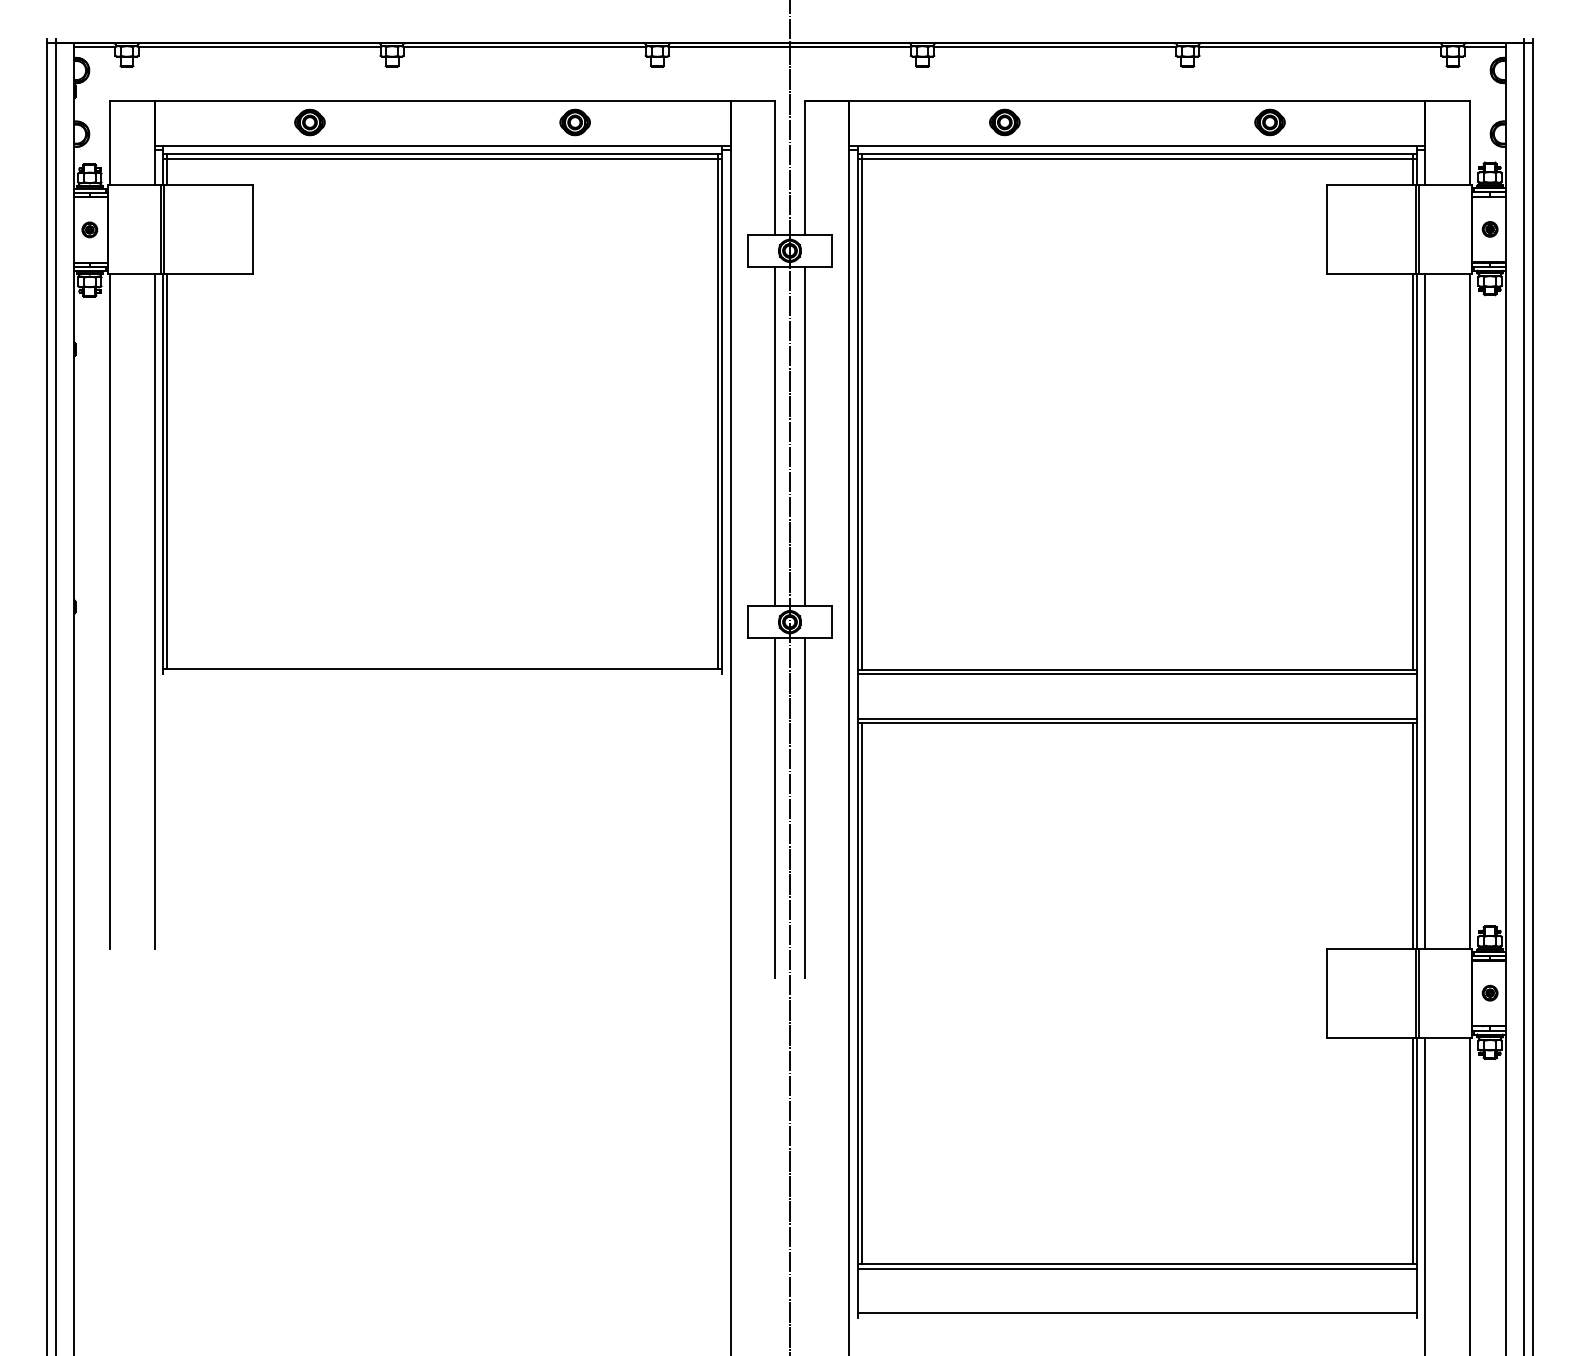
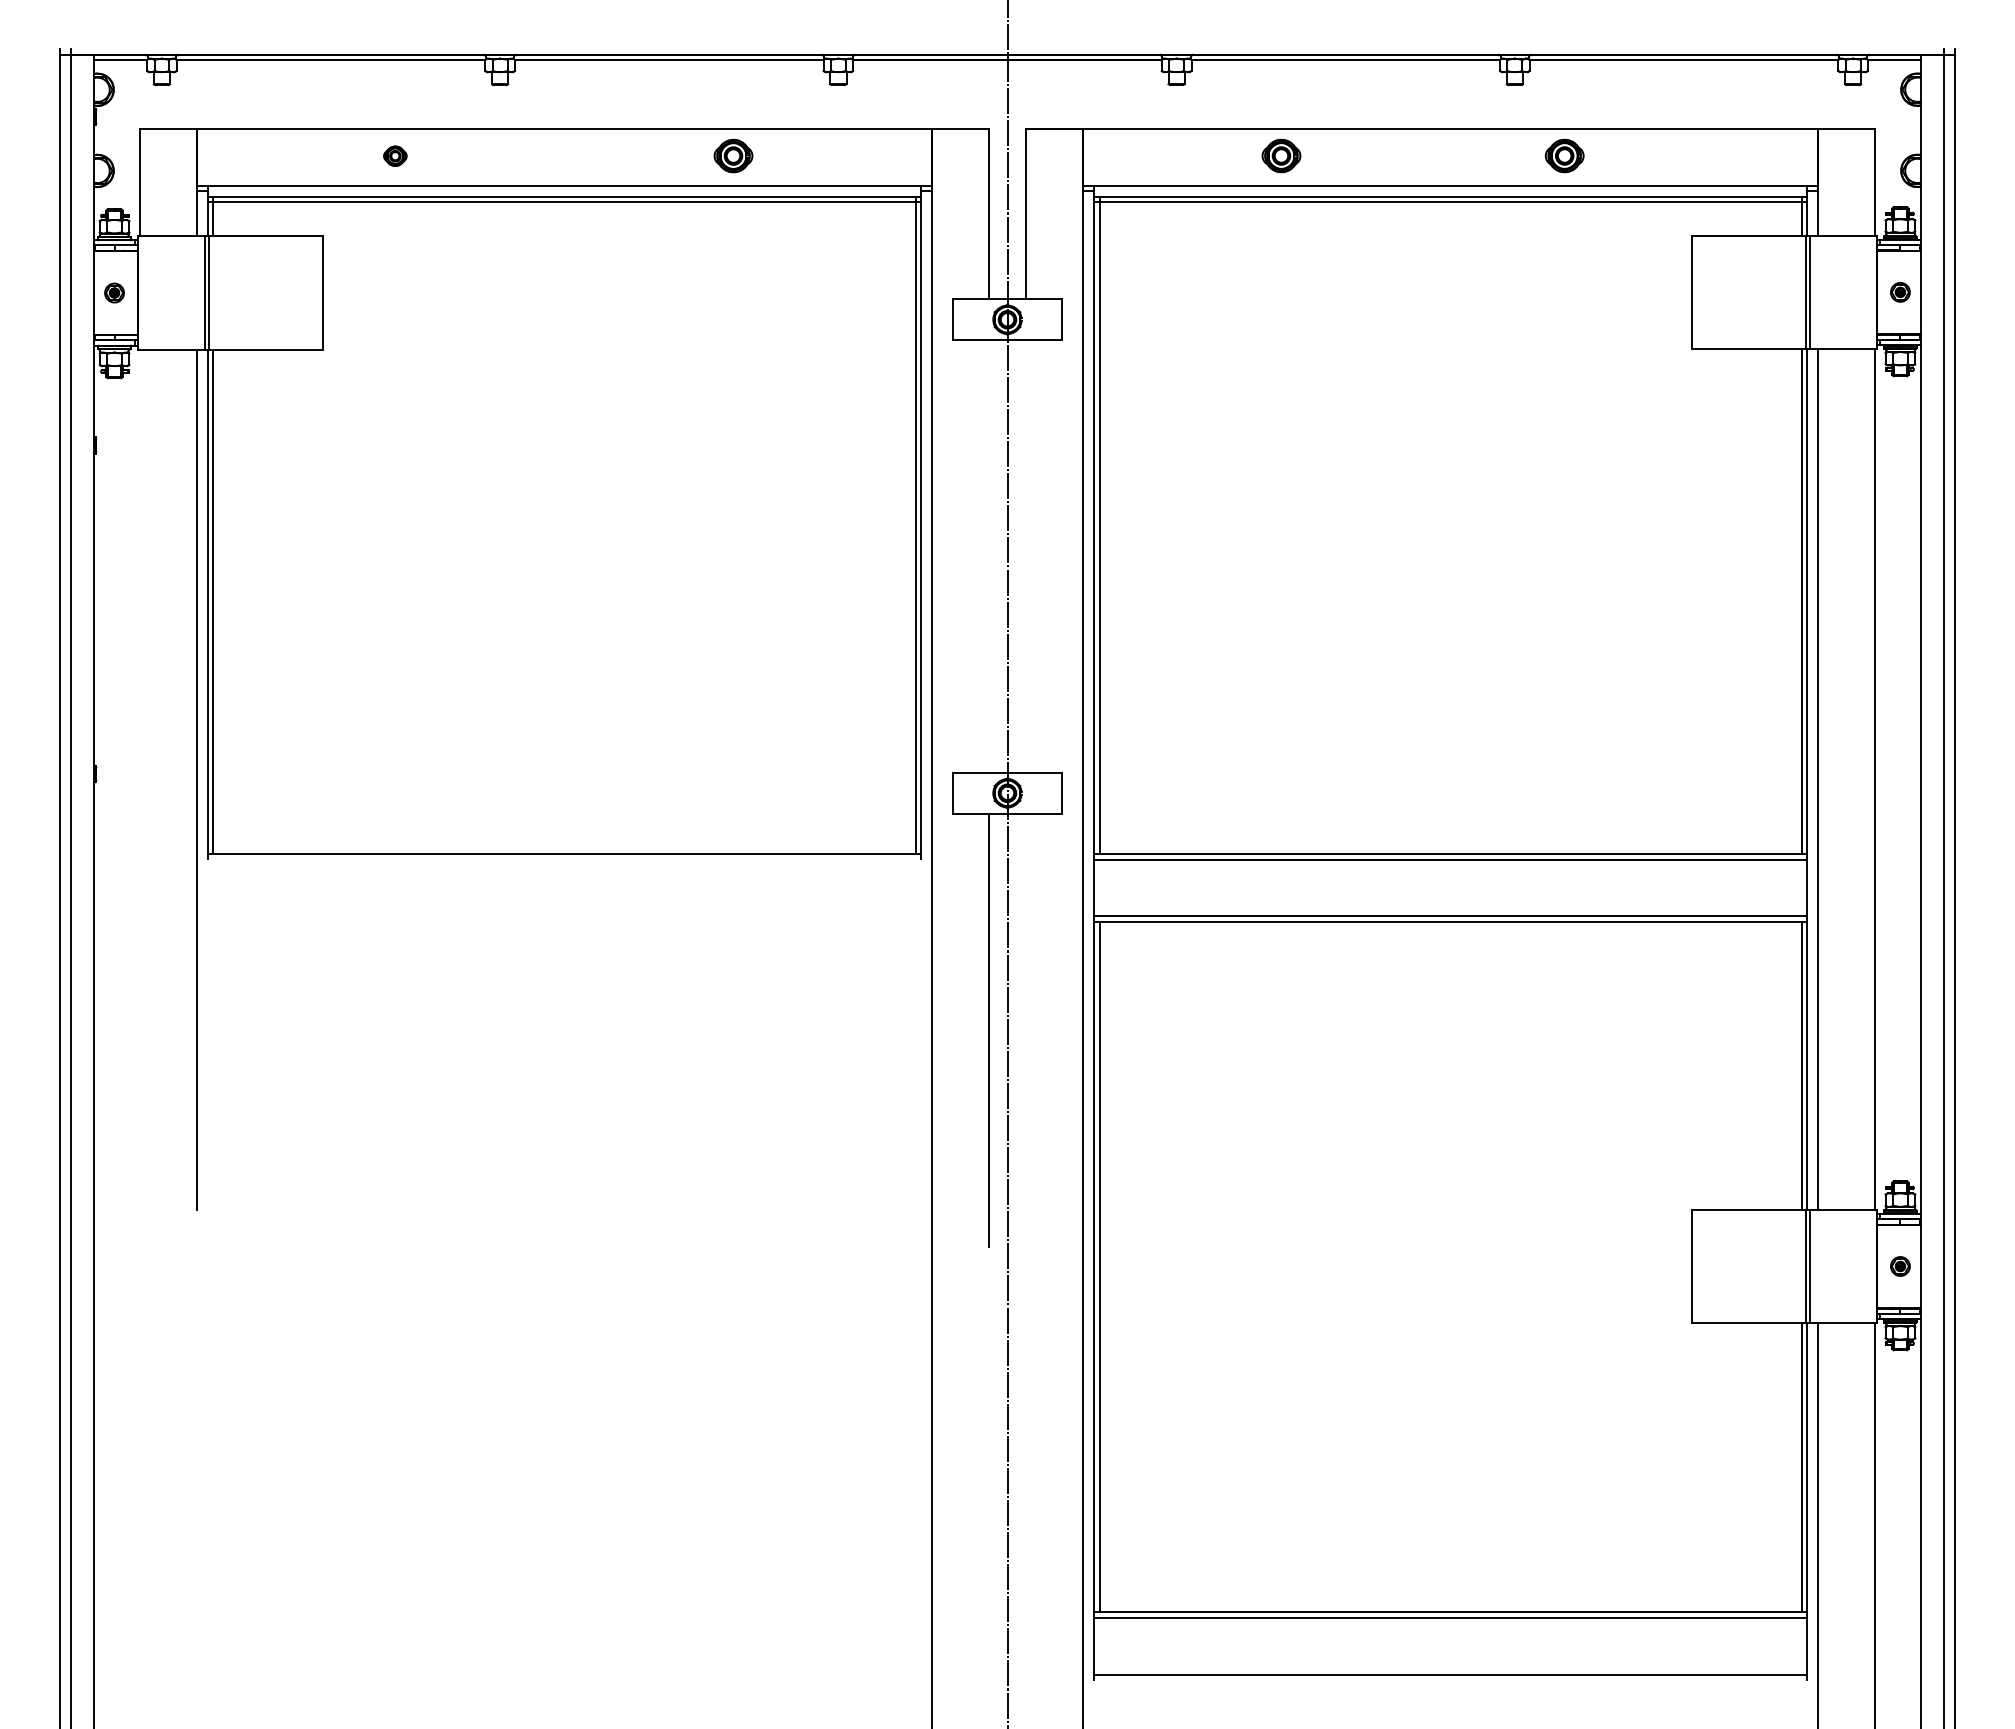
part: (310, 122) -> (395, 156), size x0.6
part: (1269, 122) -> (1564, 155), moved
line: (775, 436) -> (988, 556), removed
line: (804, 436) -> (1026, 556), removed
line: (110, 611) -> (140, 779), removed
line: (804, 807) -> (1026, 1029), removed

